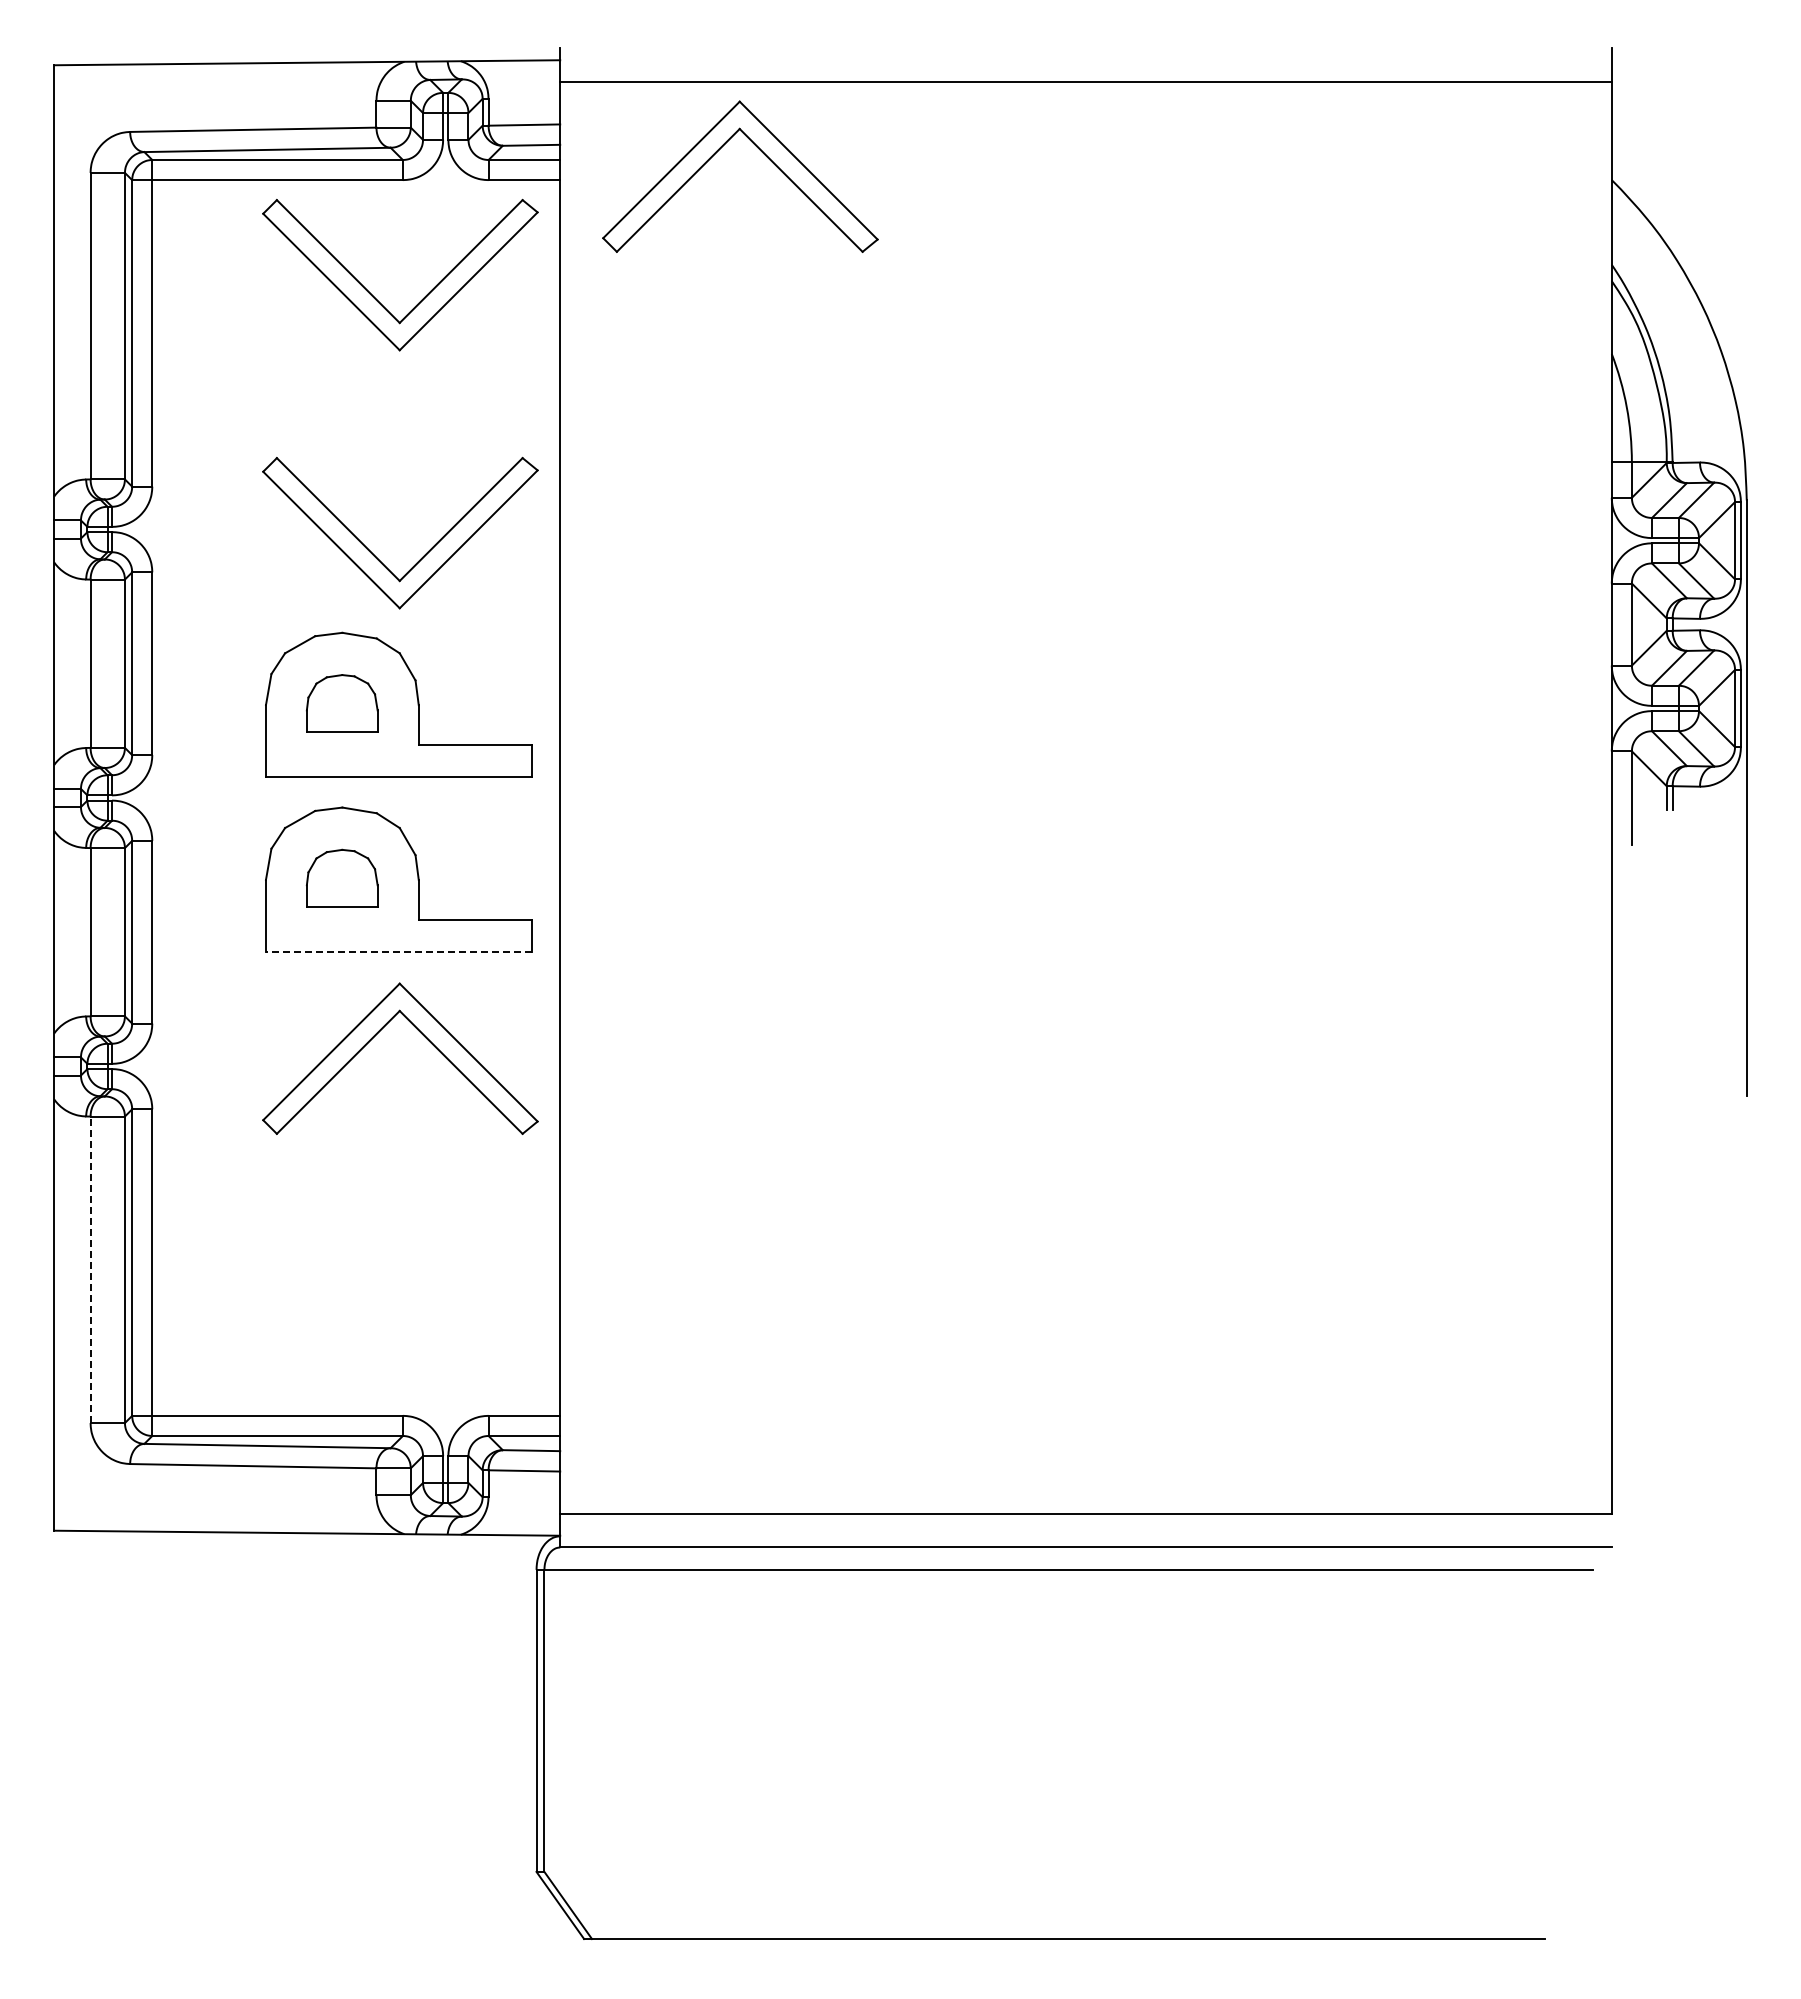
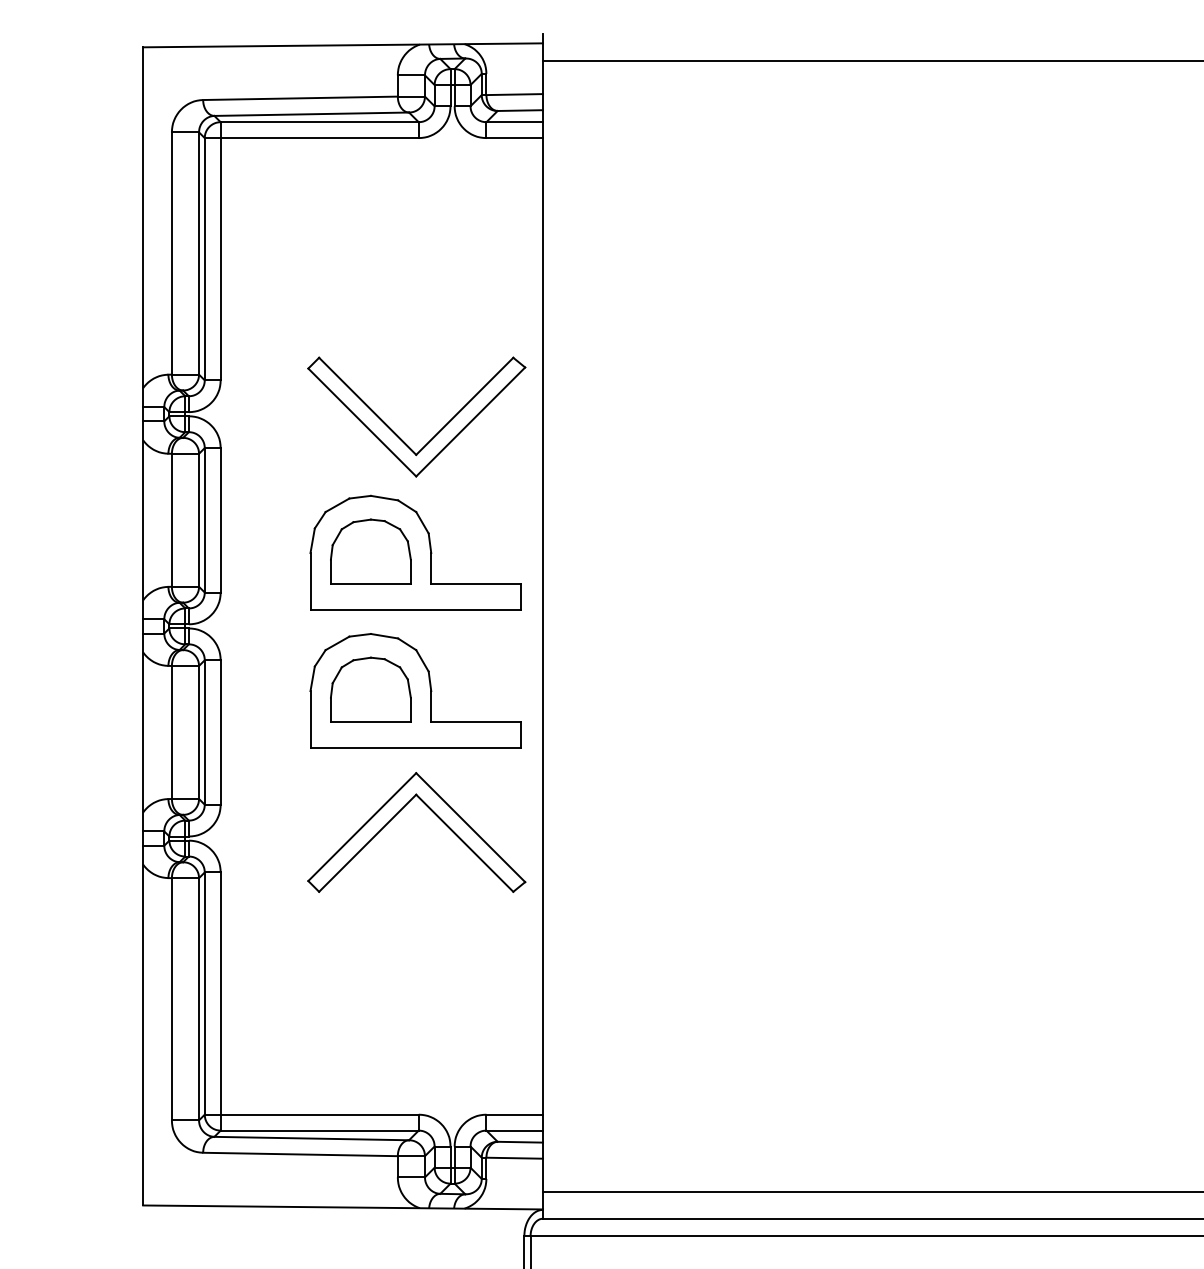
part: (762, 153) -> (702, 117), removed
part: (423, 297) -> (435, 230), removed
part: (341, 703) -> (370, 551), size x1.43
part: (341, 878) -> (370, 690), size x1.43
line: (398, 951) -> (415, 747), dashed -> solid
line: (90, 1269) -> (171, 999), dashed -> solid

